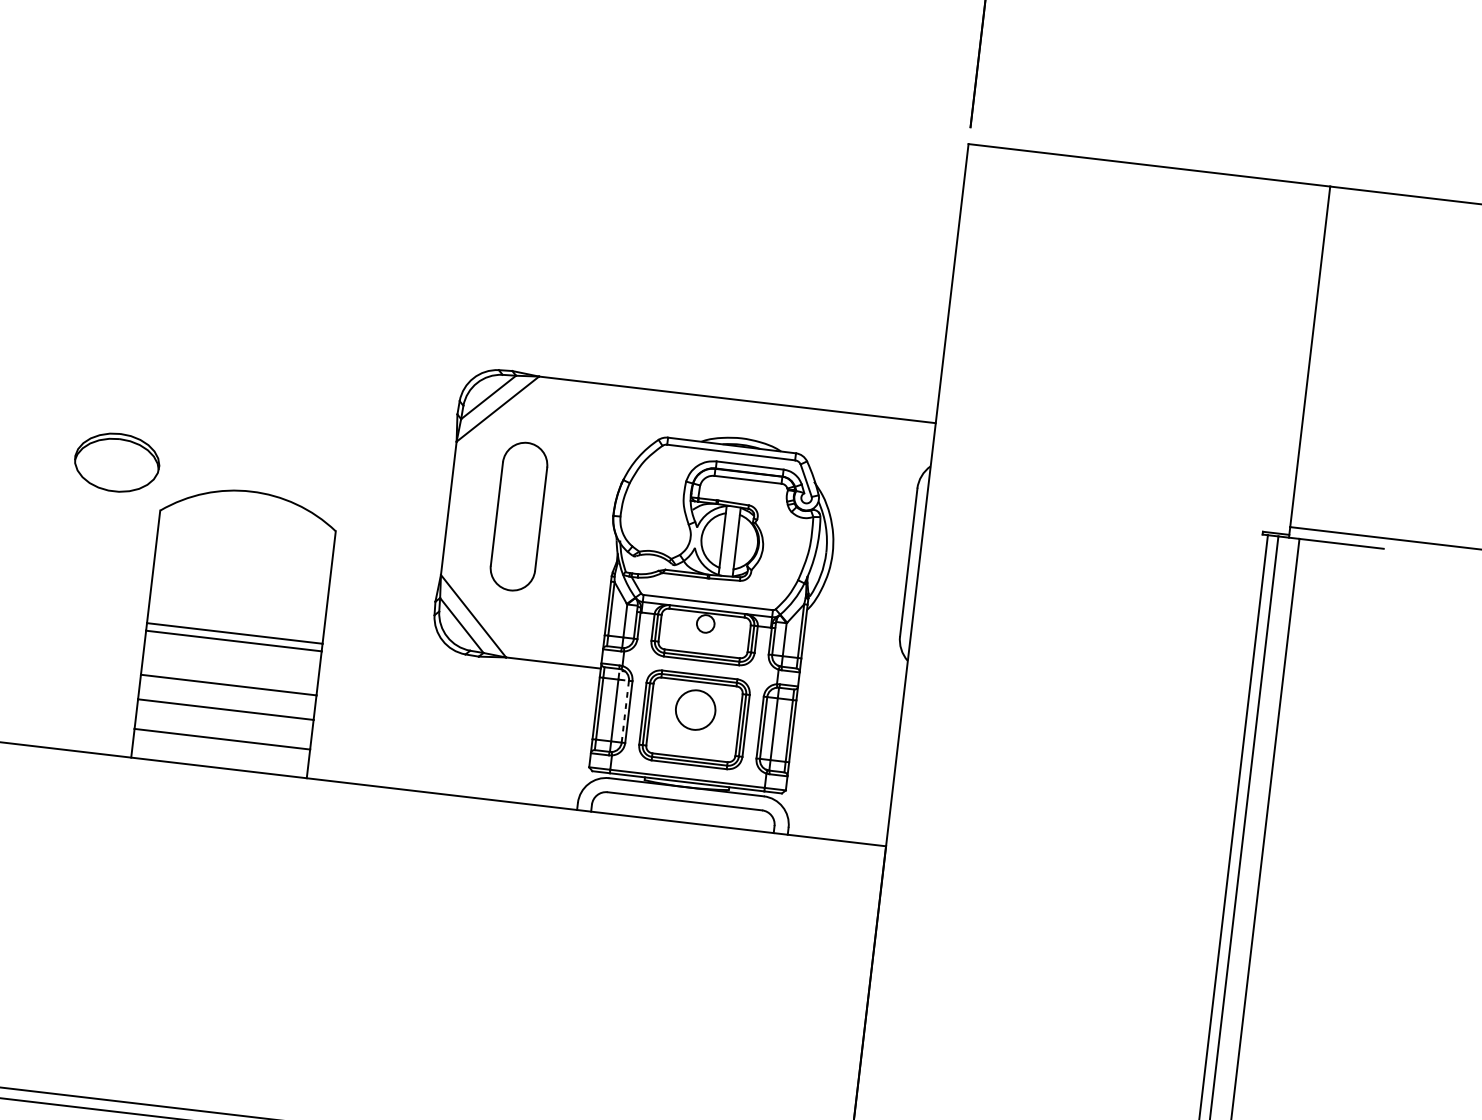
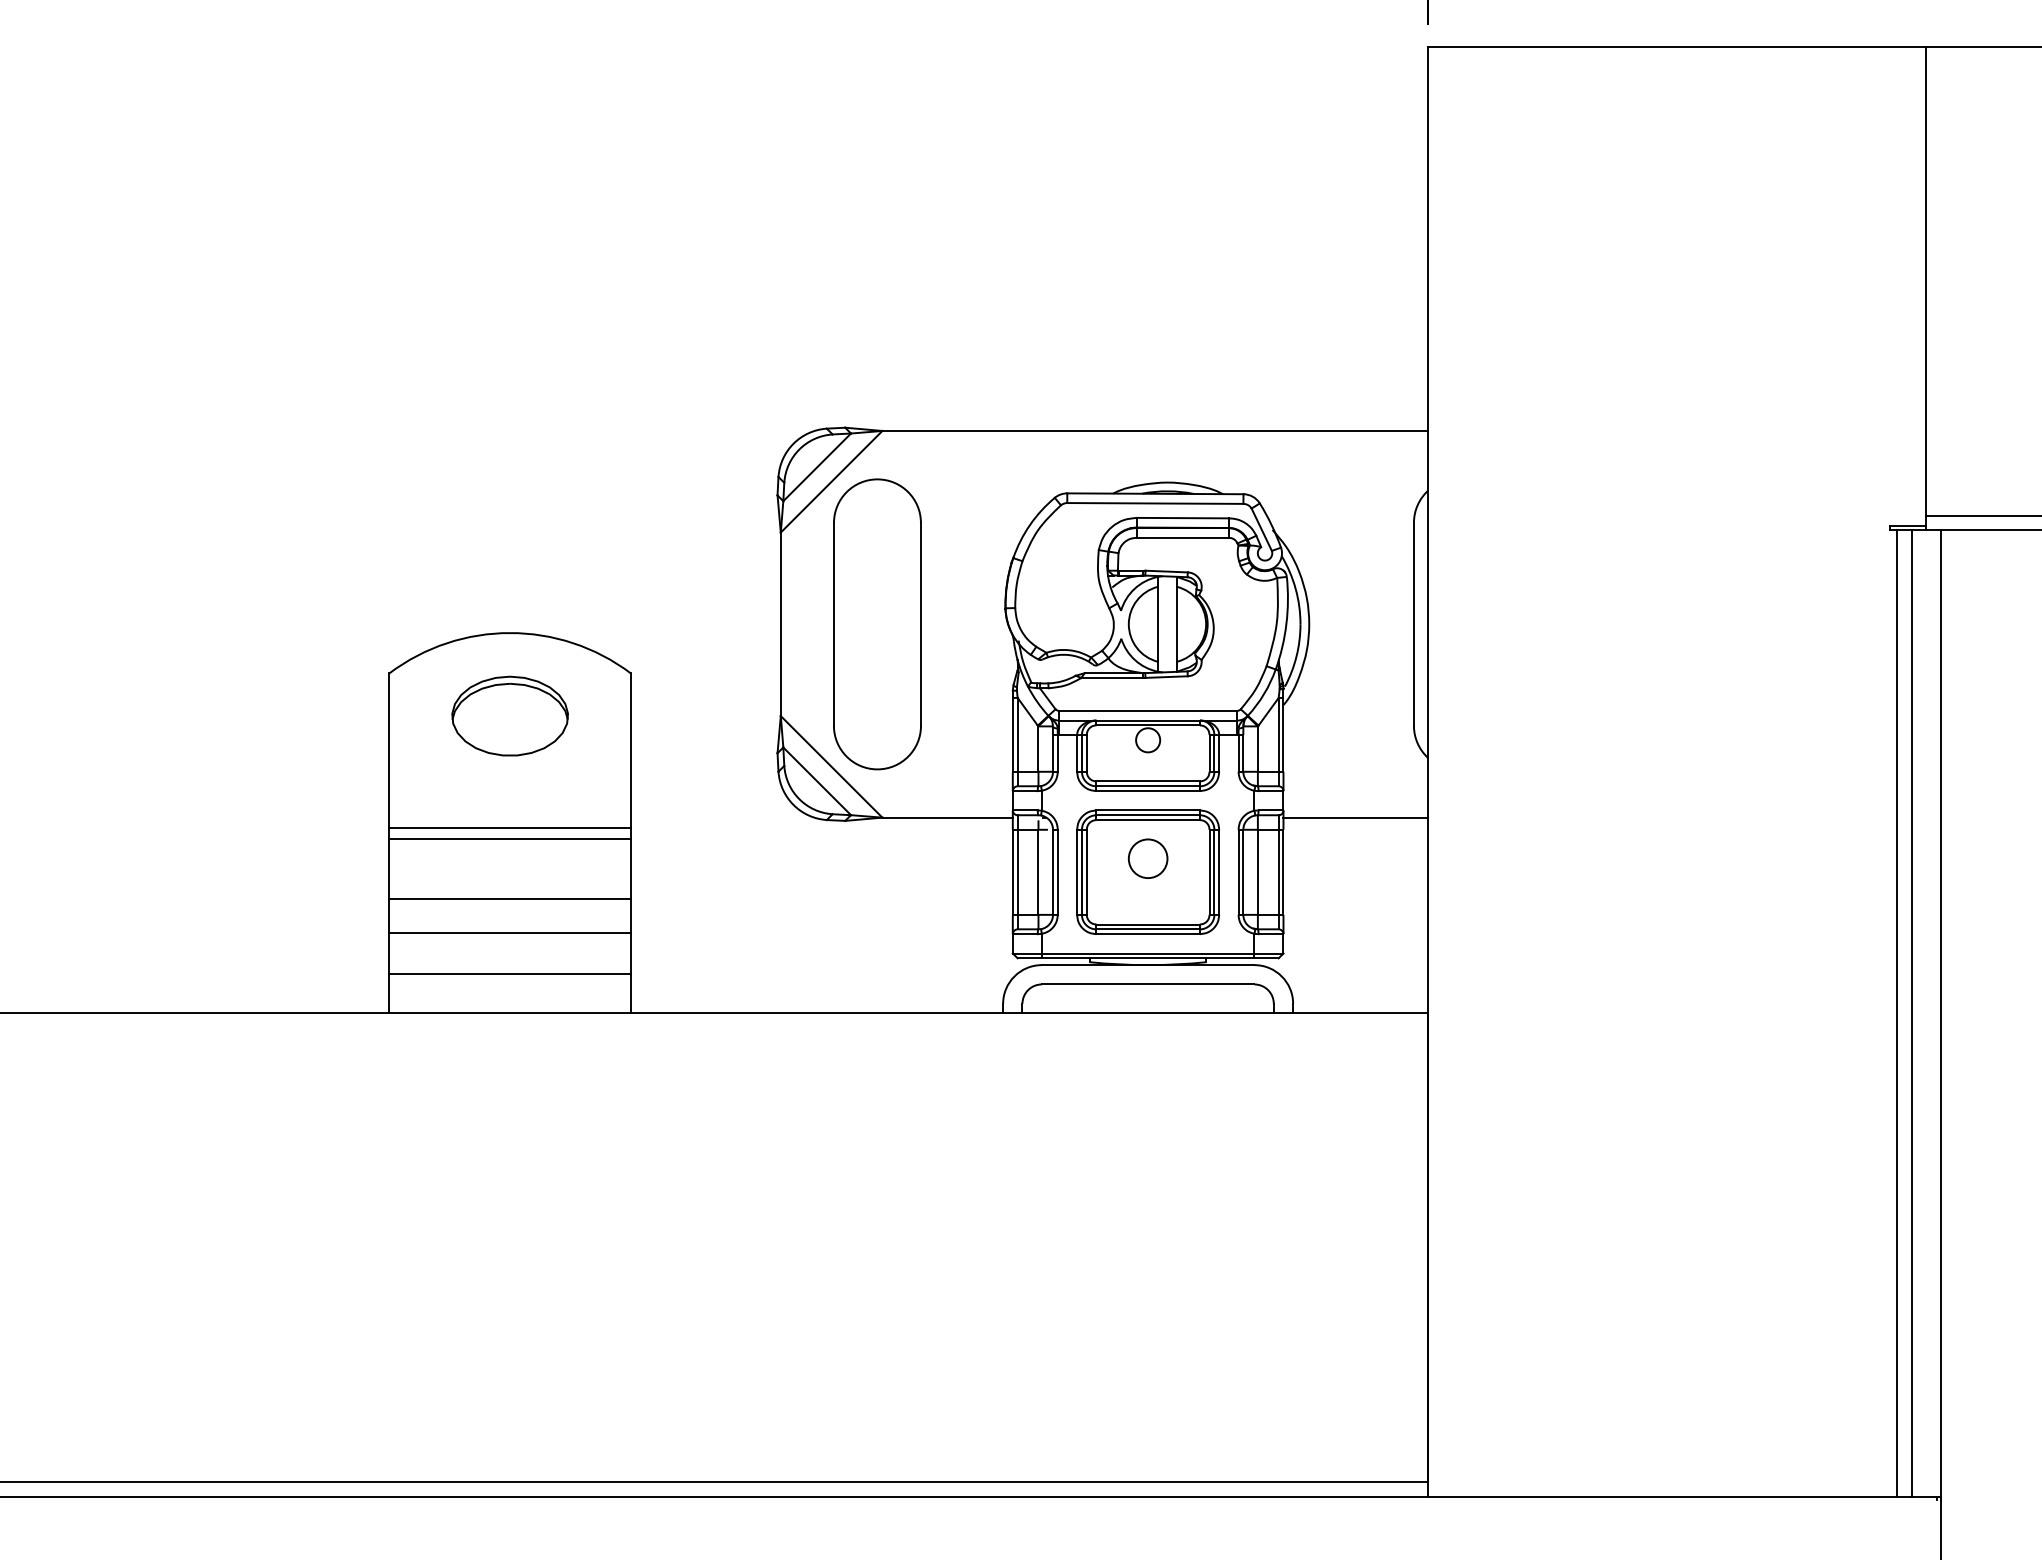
part: (116, 462) -> (509, 715), moved
part: (519, 516) -> (877, 624), size x1.43
line: (849, 697) -> (1355, 817), added
circle: (695, 709) -> (1147, 858), size x0.71
line: (624, 711) -> (1052, 872), dashed -> solid

